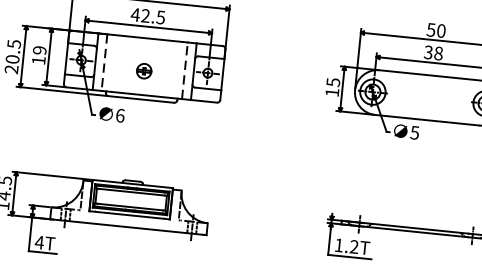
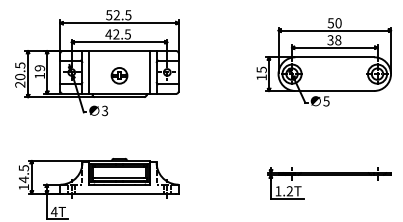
line: (104, 62) -> (89, 72), dashed -> solid
line: (184, 69) -> (149, 71), dashed -> solid
part: (144, 70) -> (119, 75), size x1.43
text: (119, 115) -> (104, 110), 6 -> 3

